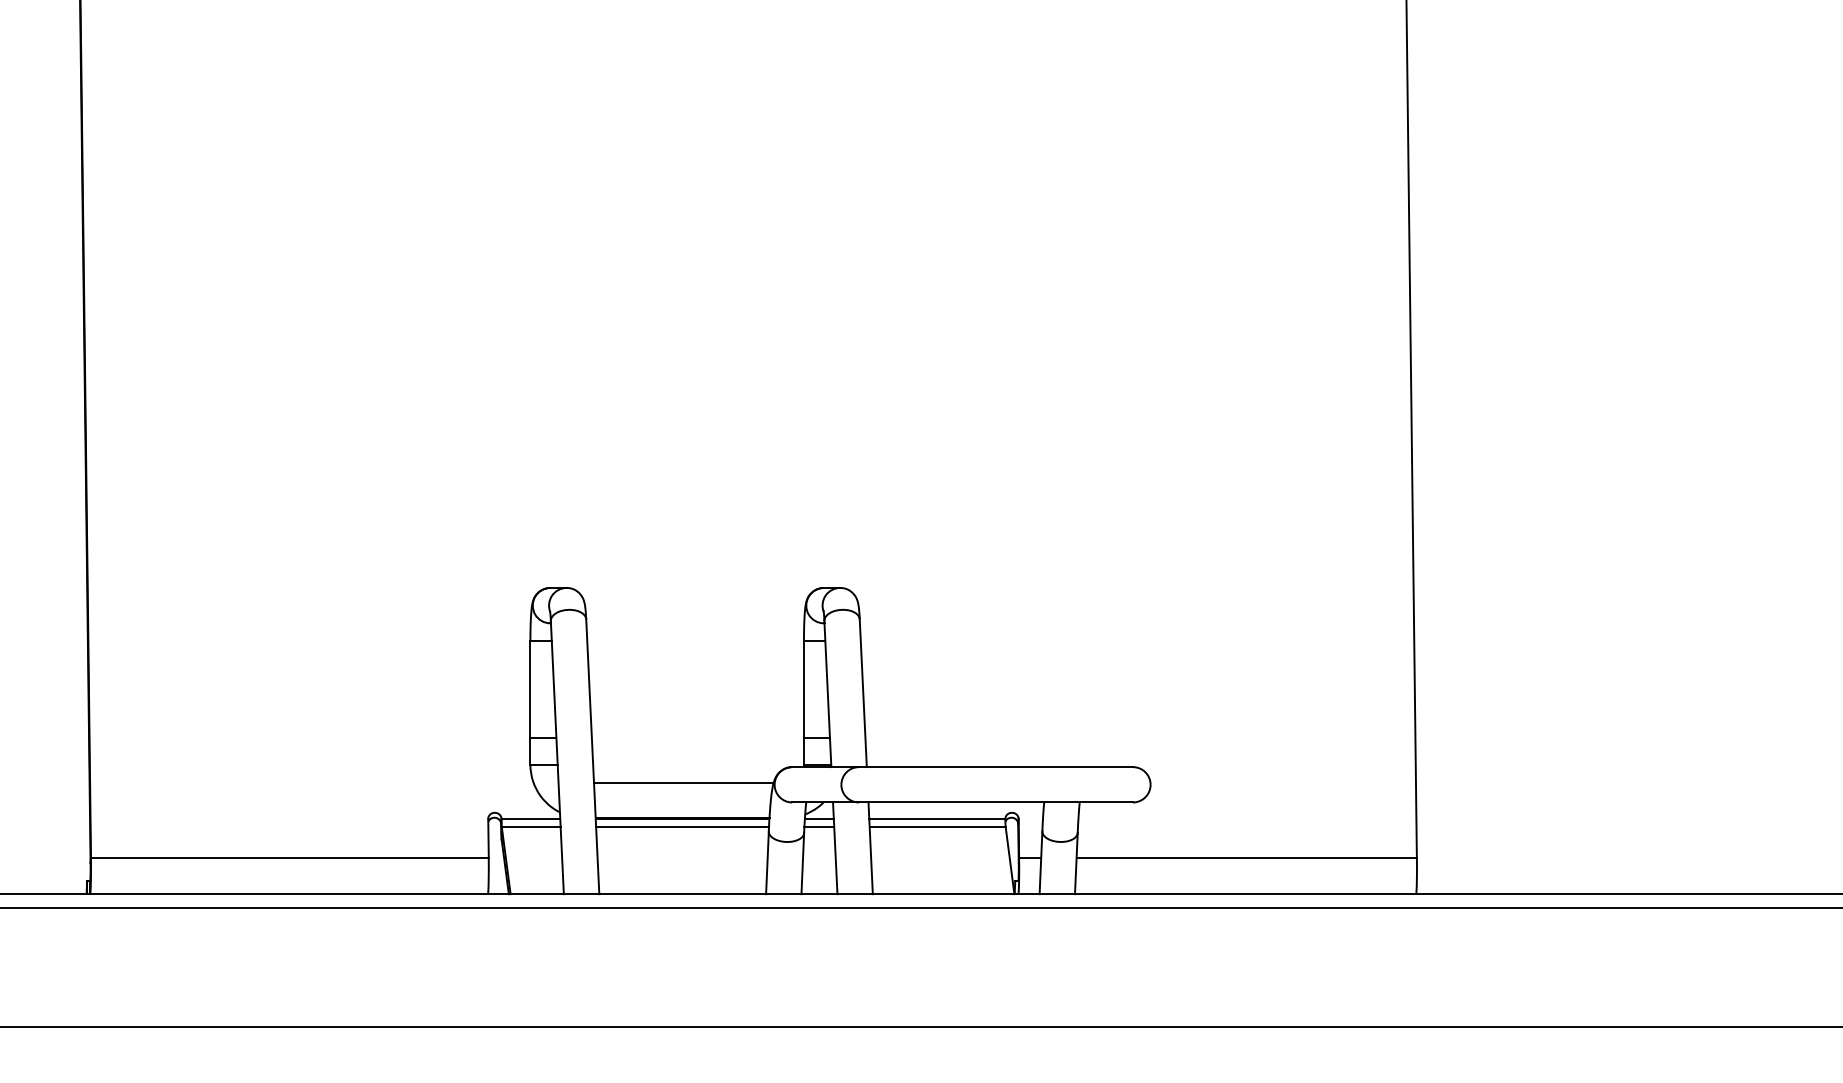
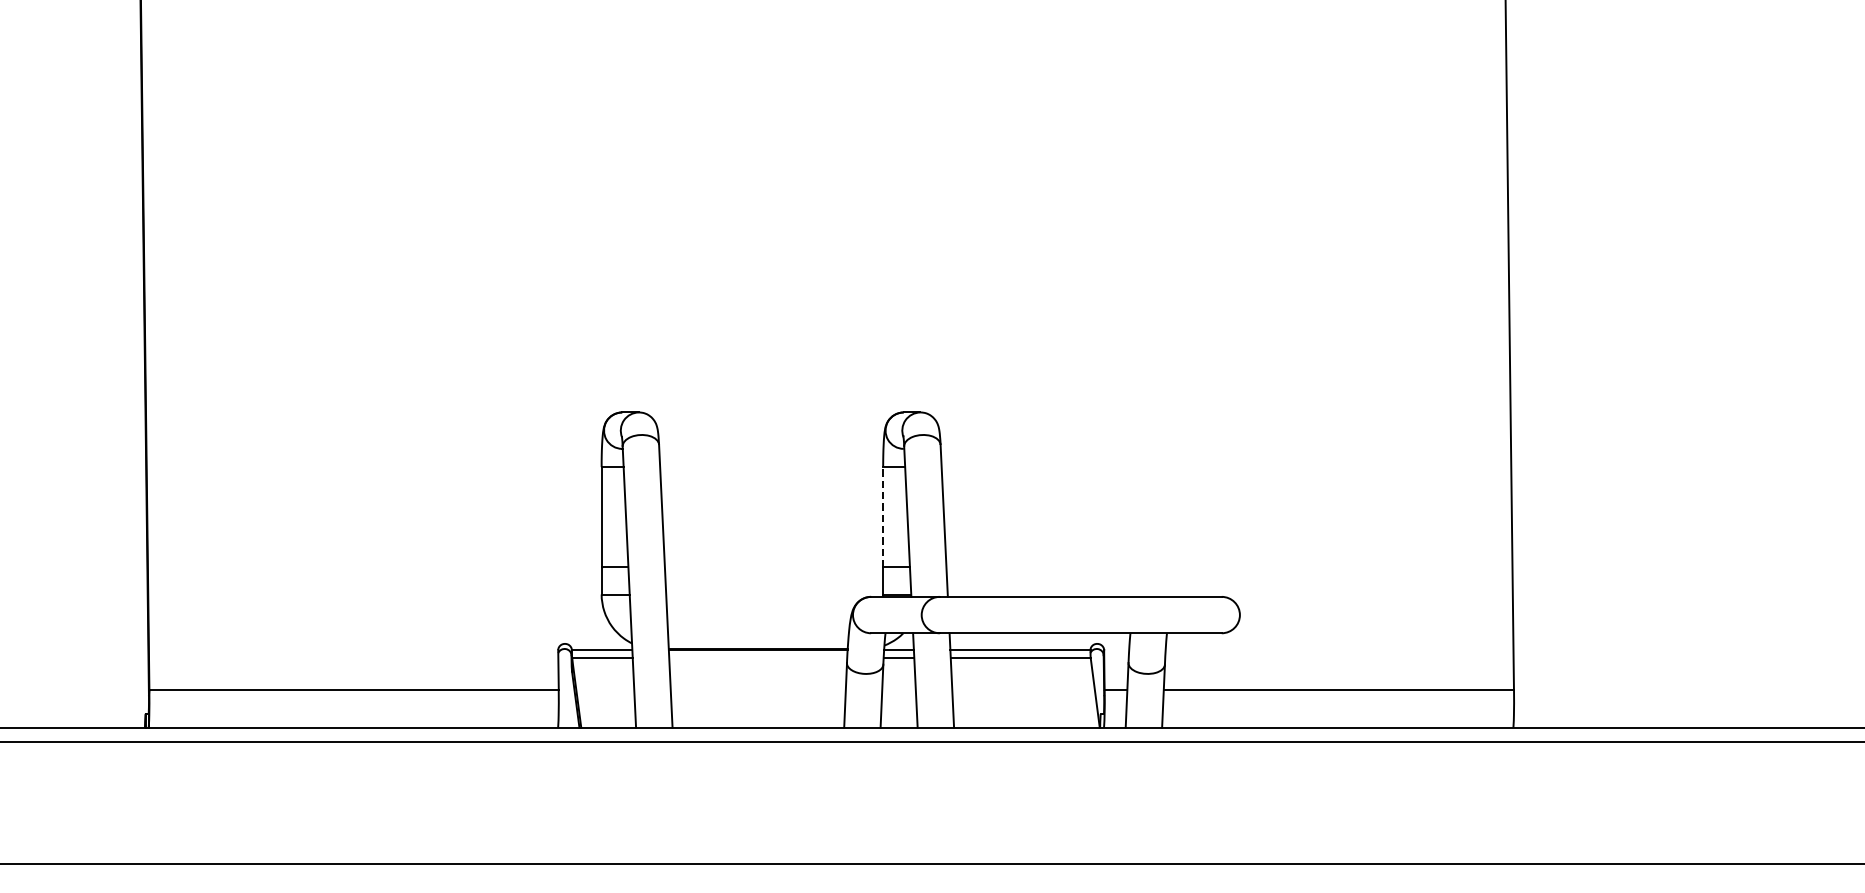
line: (803, 689) -> (882, 516), solid -> dashed
line: (683, 782) -> (759, 612), removed
line: (682, 826) -> (758, 657), removed

